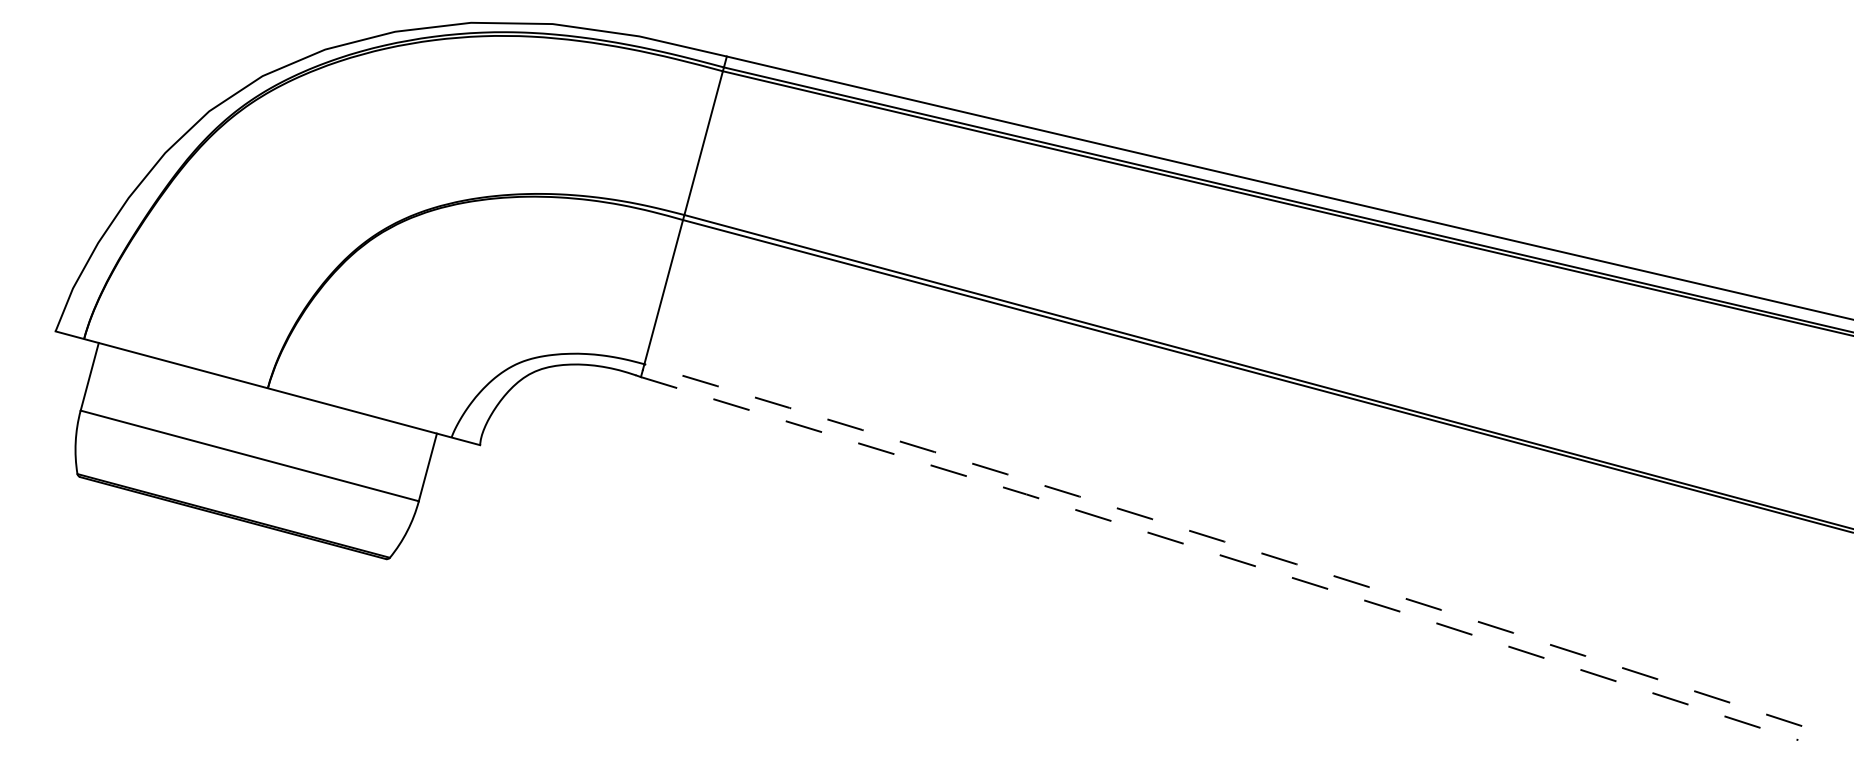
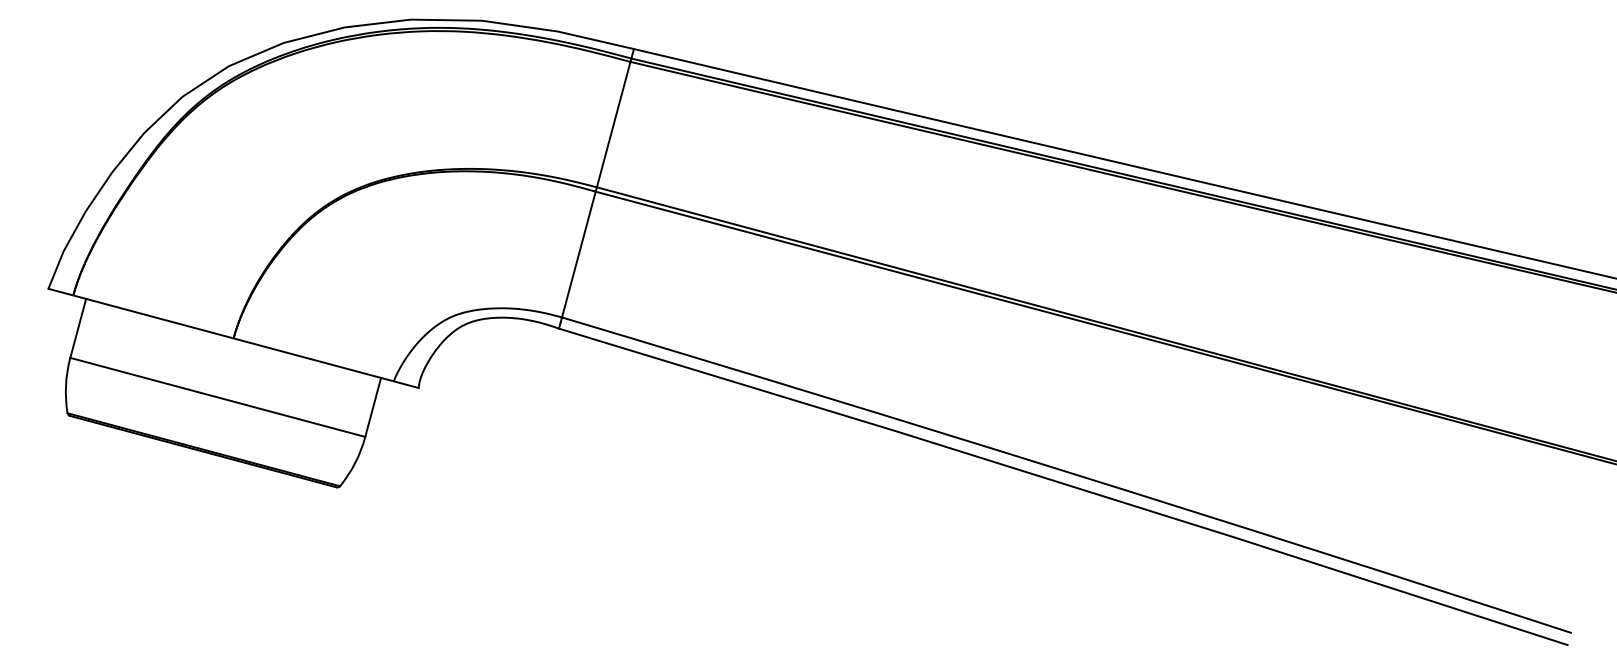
arc: (1224, 541) -> (1067, 472), dashed -> solid
line: (1220, 555) -> (1064, 484), dashed -> solid

